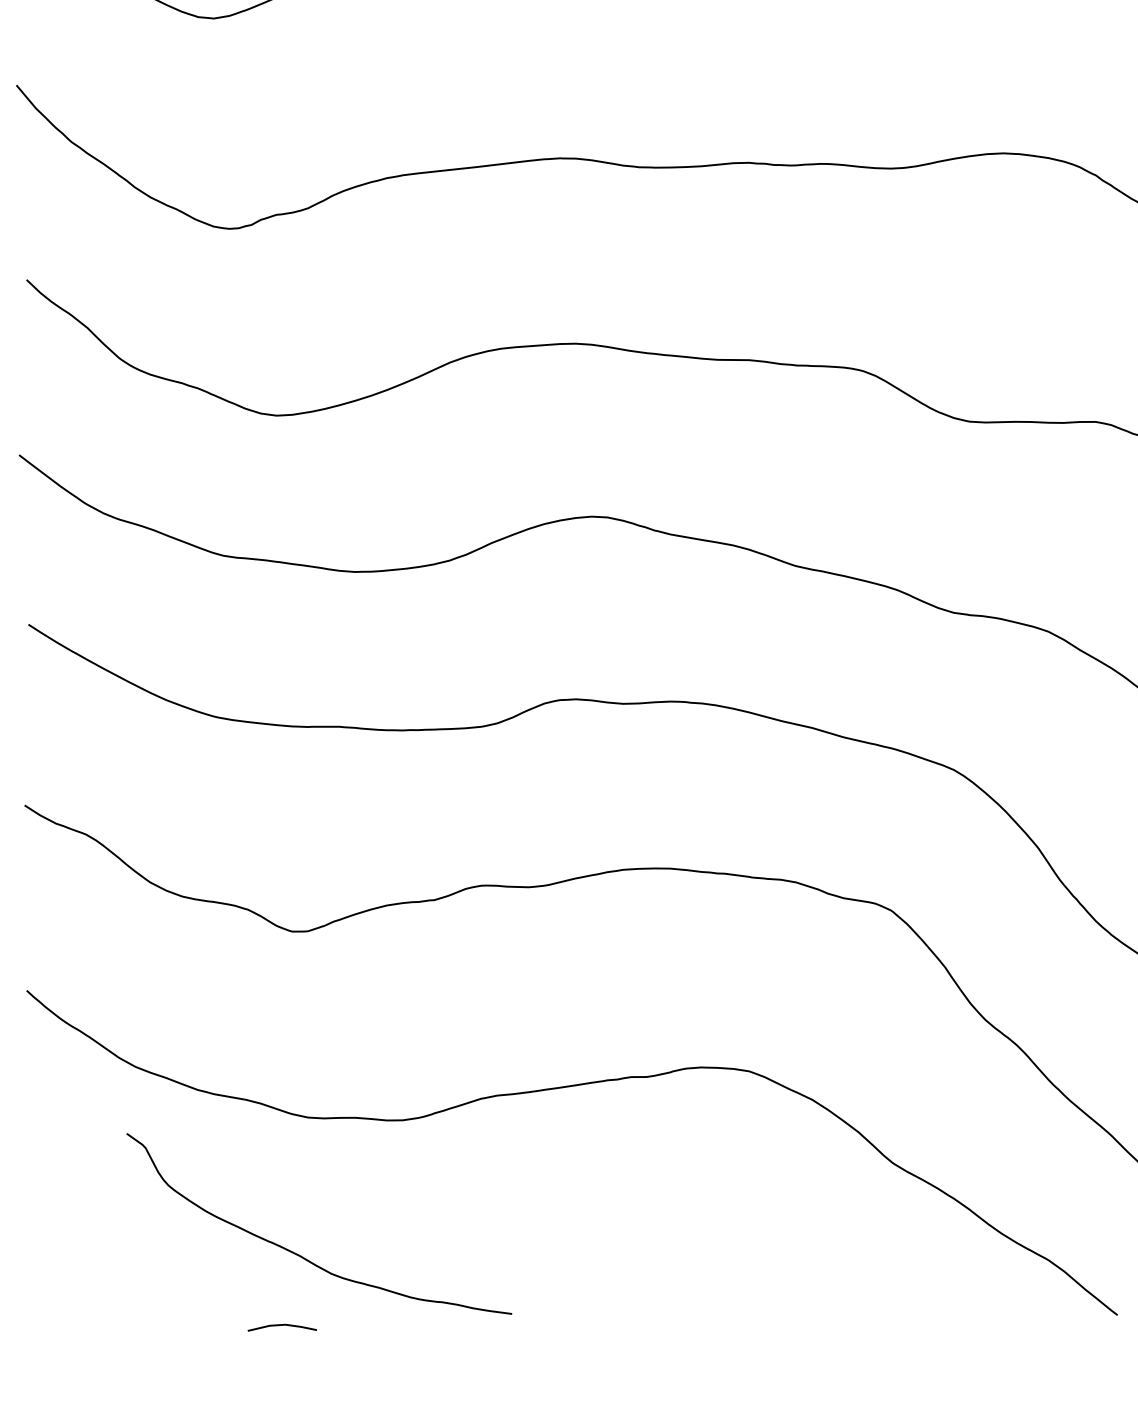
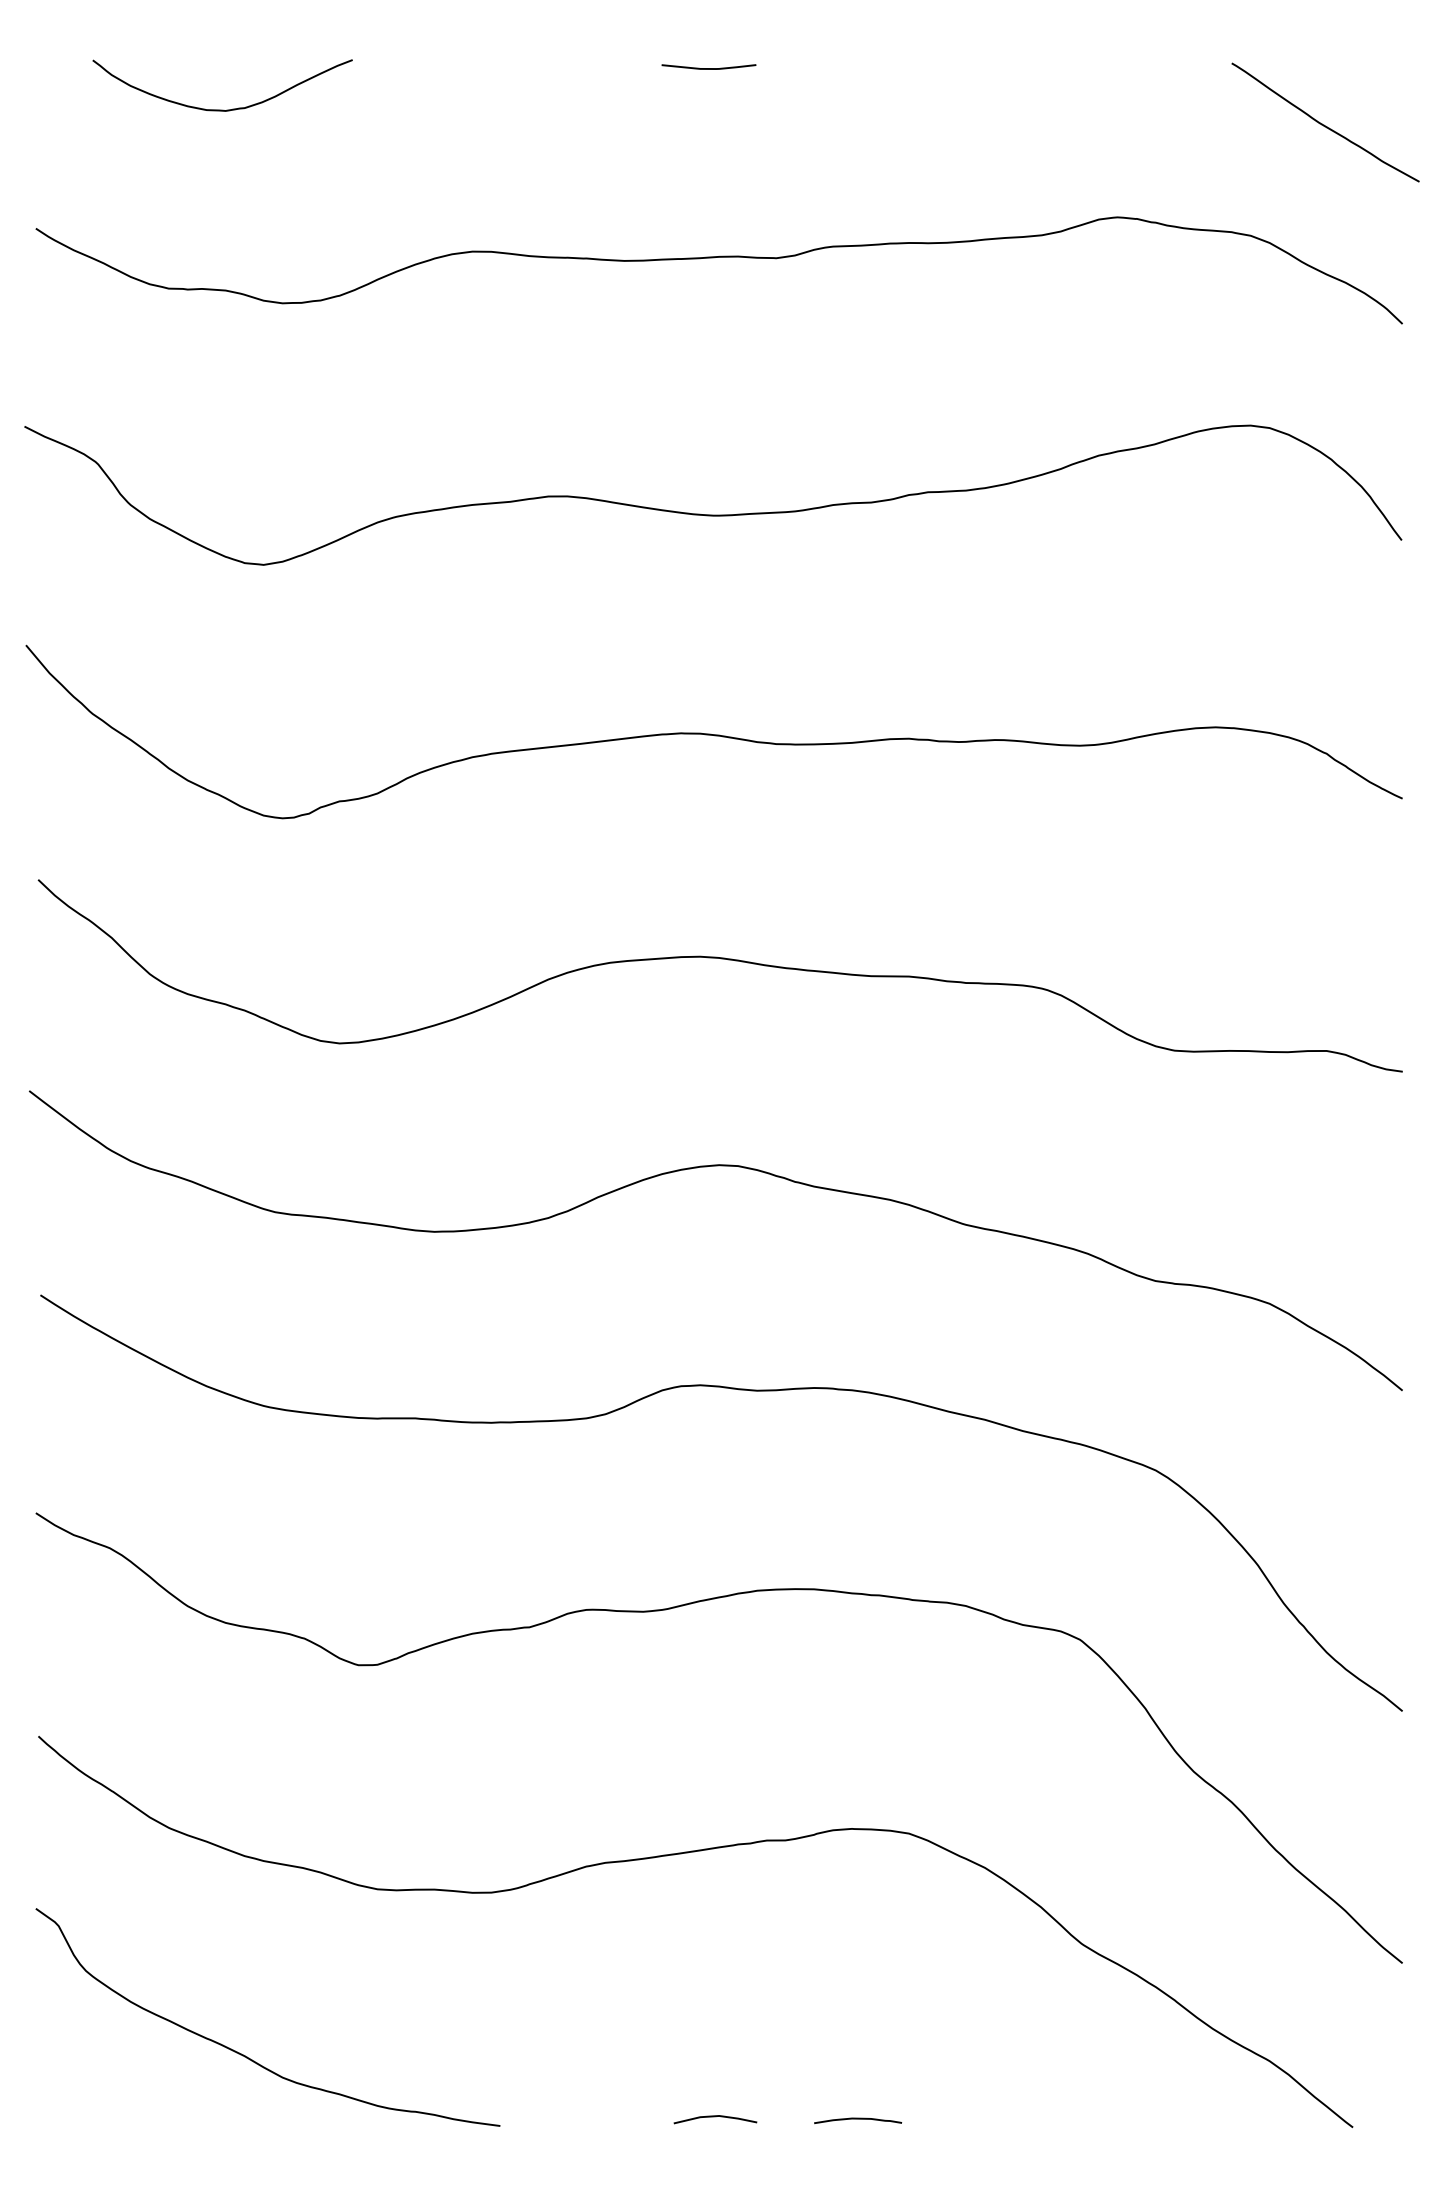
curve: (302, 1256) -> (247, 2056), moved
curve: (707, 1308) -> (858, 2119), added
line: (282, 1326) -> (715, 2117), moved

